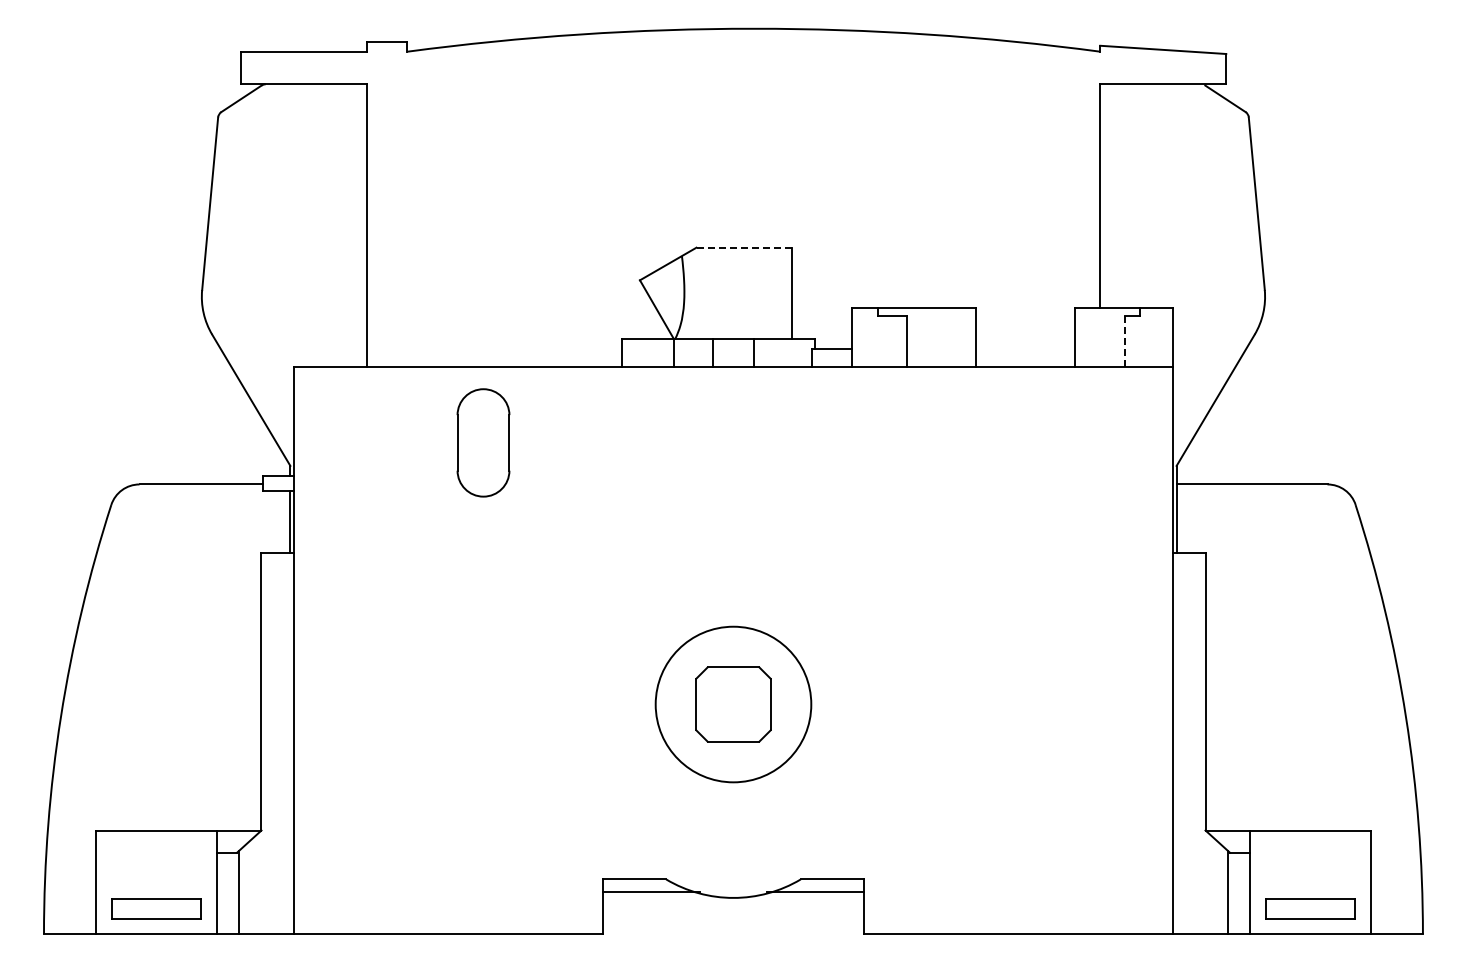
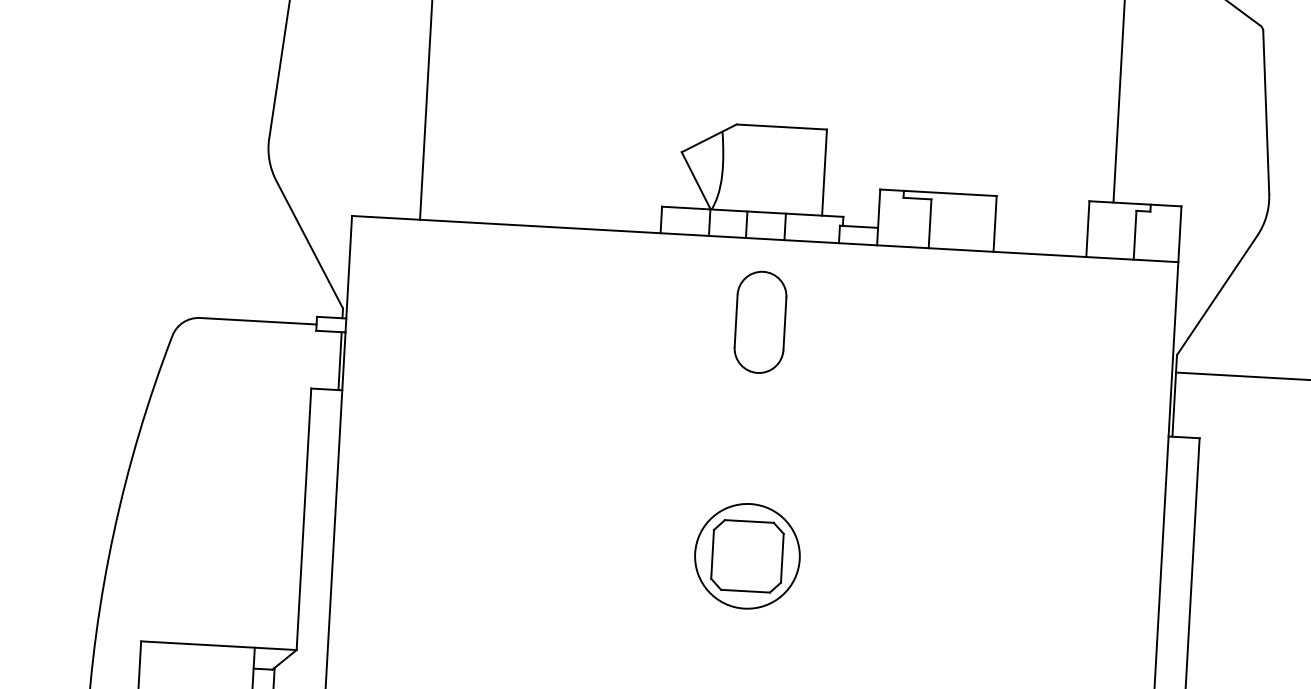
line: (744, 247) -> (781, 126), dashed -> solid
line: (1125, 341) -> (1135, 235), dashed -> solid
part: (483, 442) -> (760, 321), moved
circle: (733, 704) -> (747, 556), size x0.71

